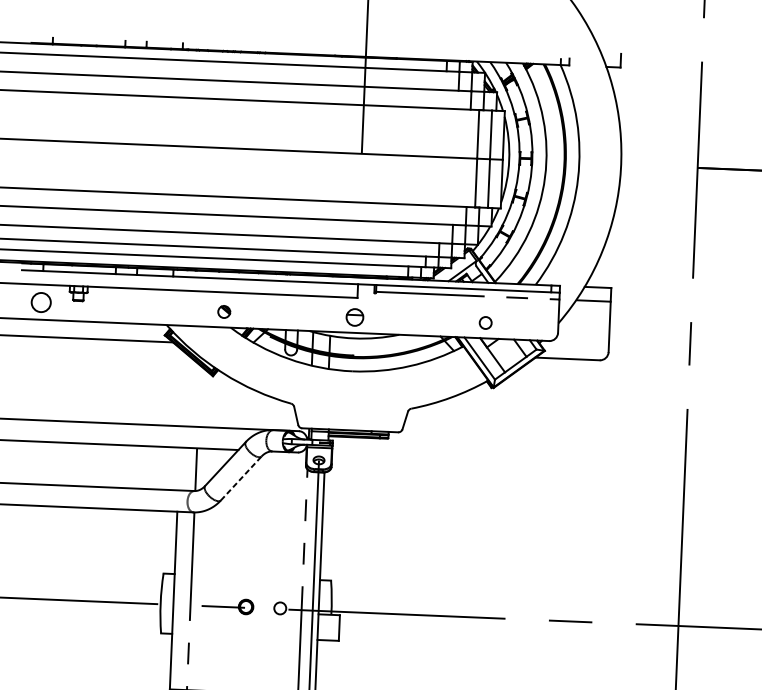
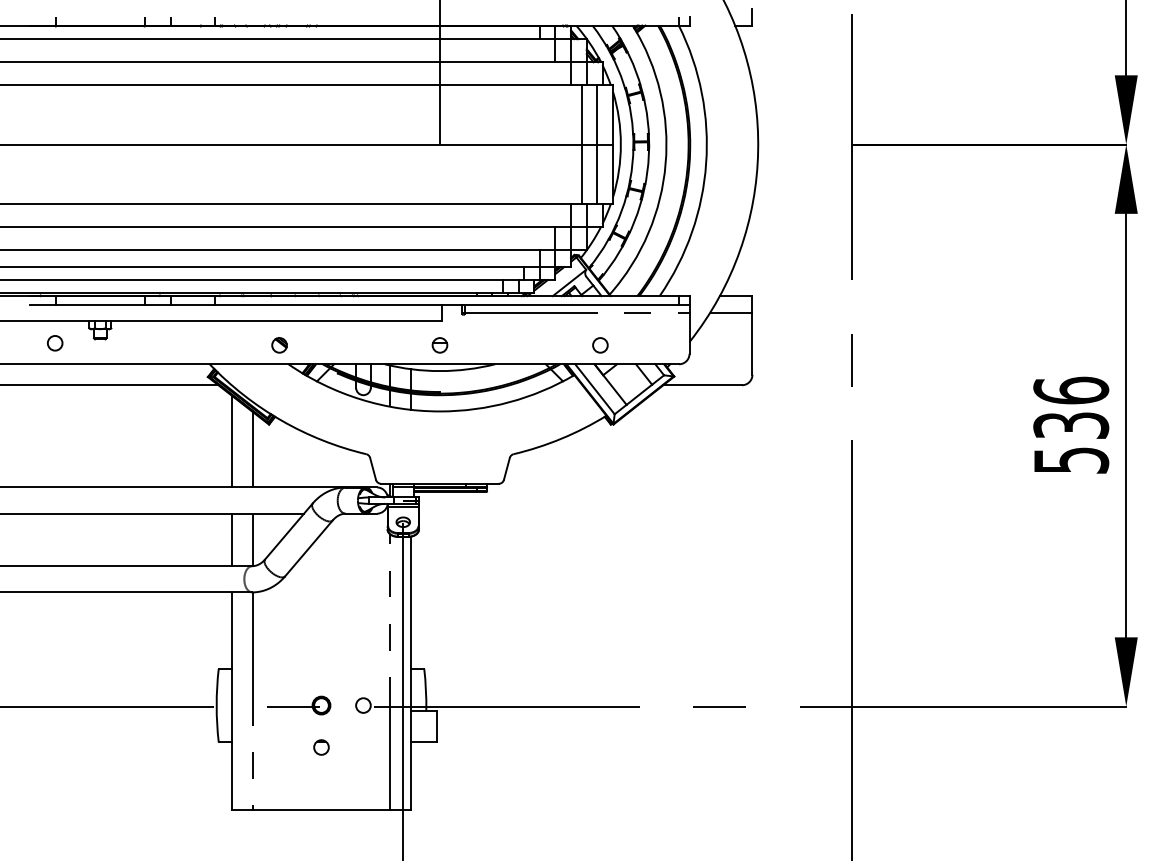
circle: (41, 302) -> (55, 343), size x0.62
part: (354, 317) -> (439, 345), size x0.71
line: (182, 388) -> (232, 441), added
line: (199, 395) -> (253, 449), added
line: (179, 468) -> (232, 539), added
line: (240, 478) -> (308, 548), dashed -> solid
circle: (244, 641) -> (321, 747), added

